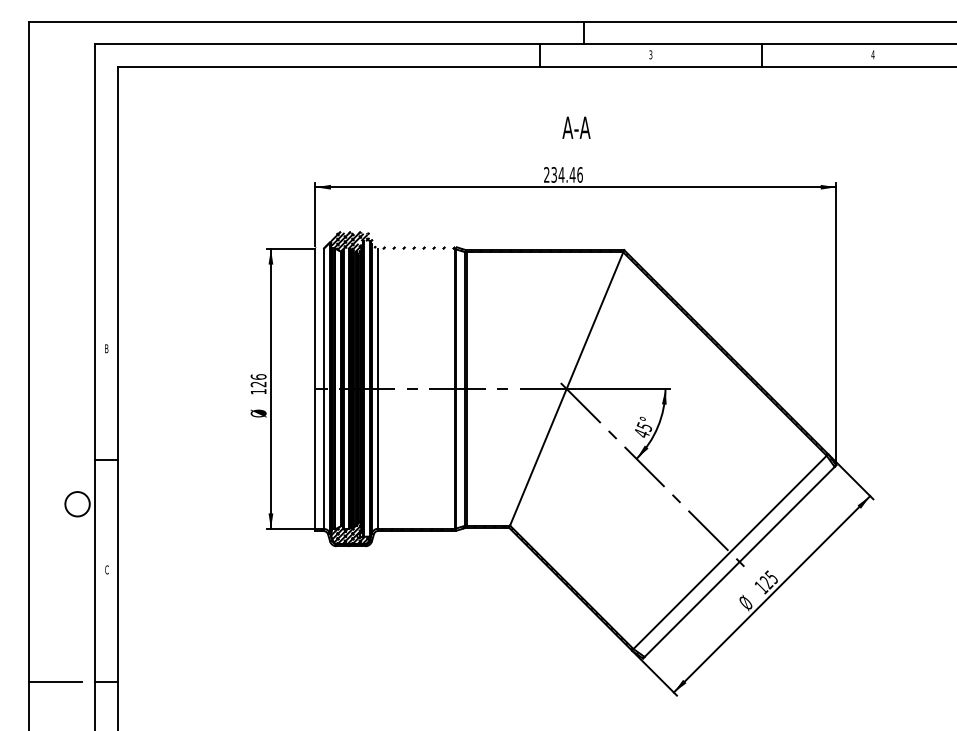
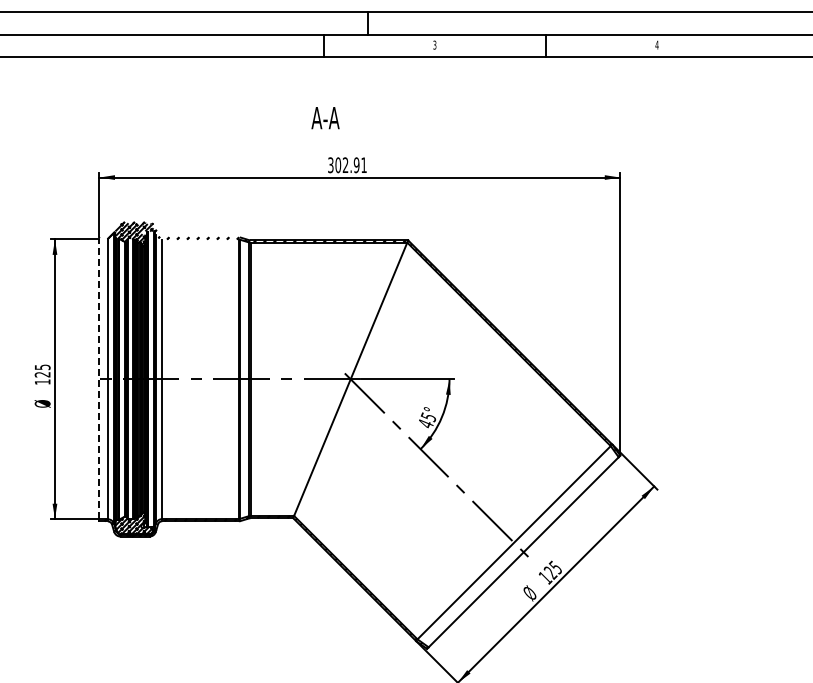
text: (576, 127) -> (325, 117), moved
text: (563, 174) -> (347, 164), 234.46 -> 302.91
text: (258, 376) -> (42, 366), 126 -> 125
line: (315, 388) -> (99, 378), solid -> dashed

